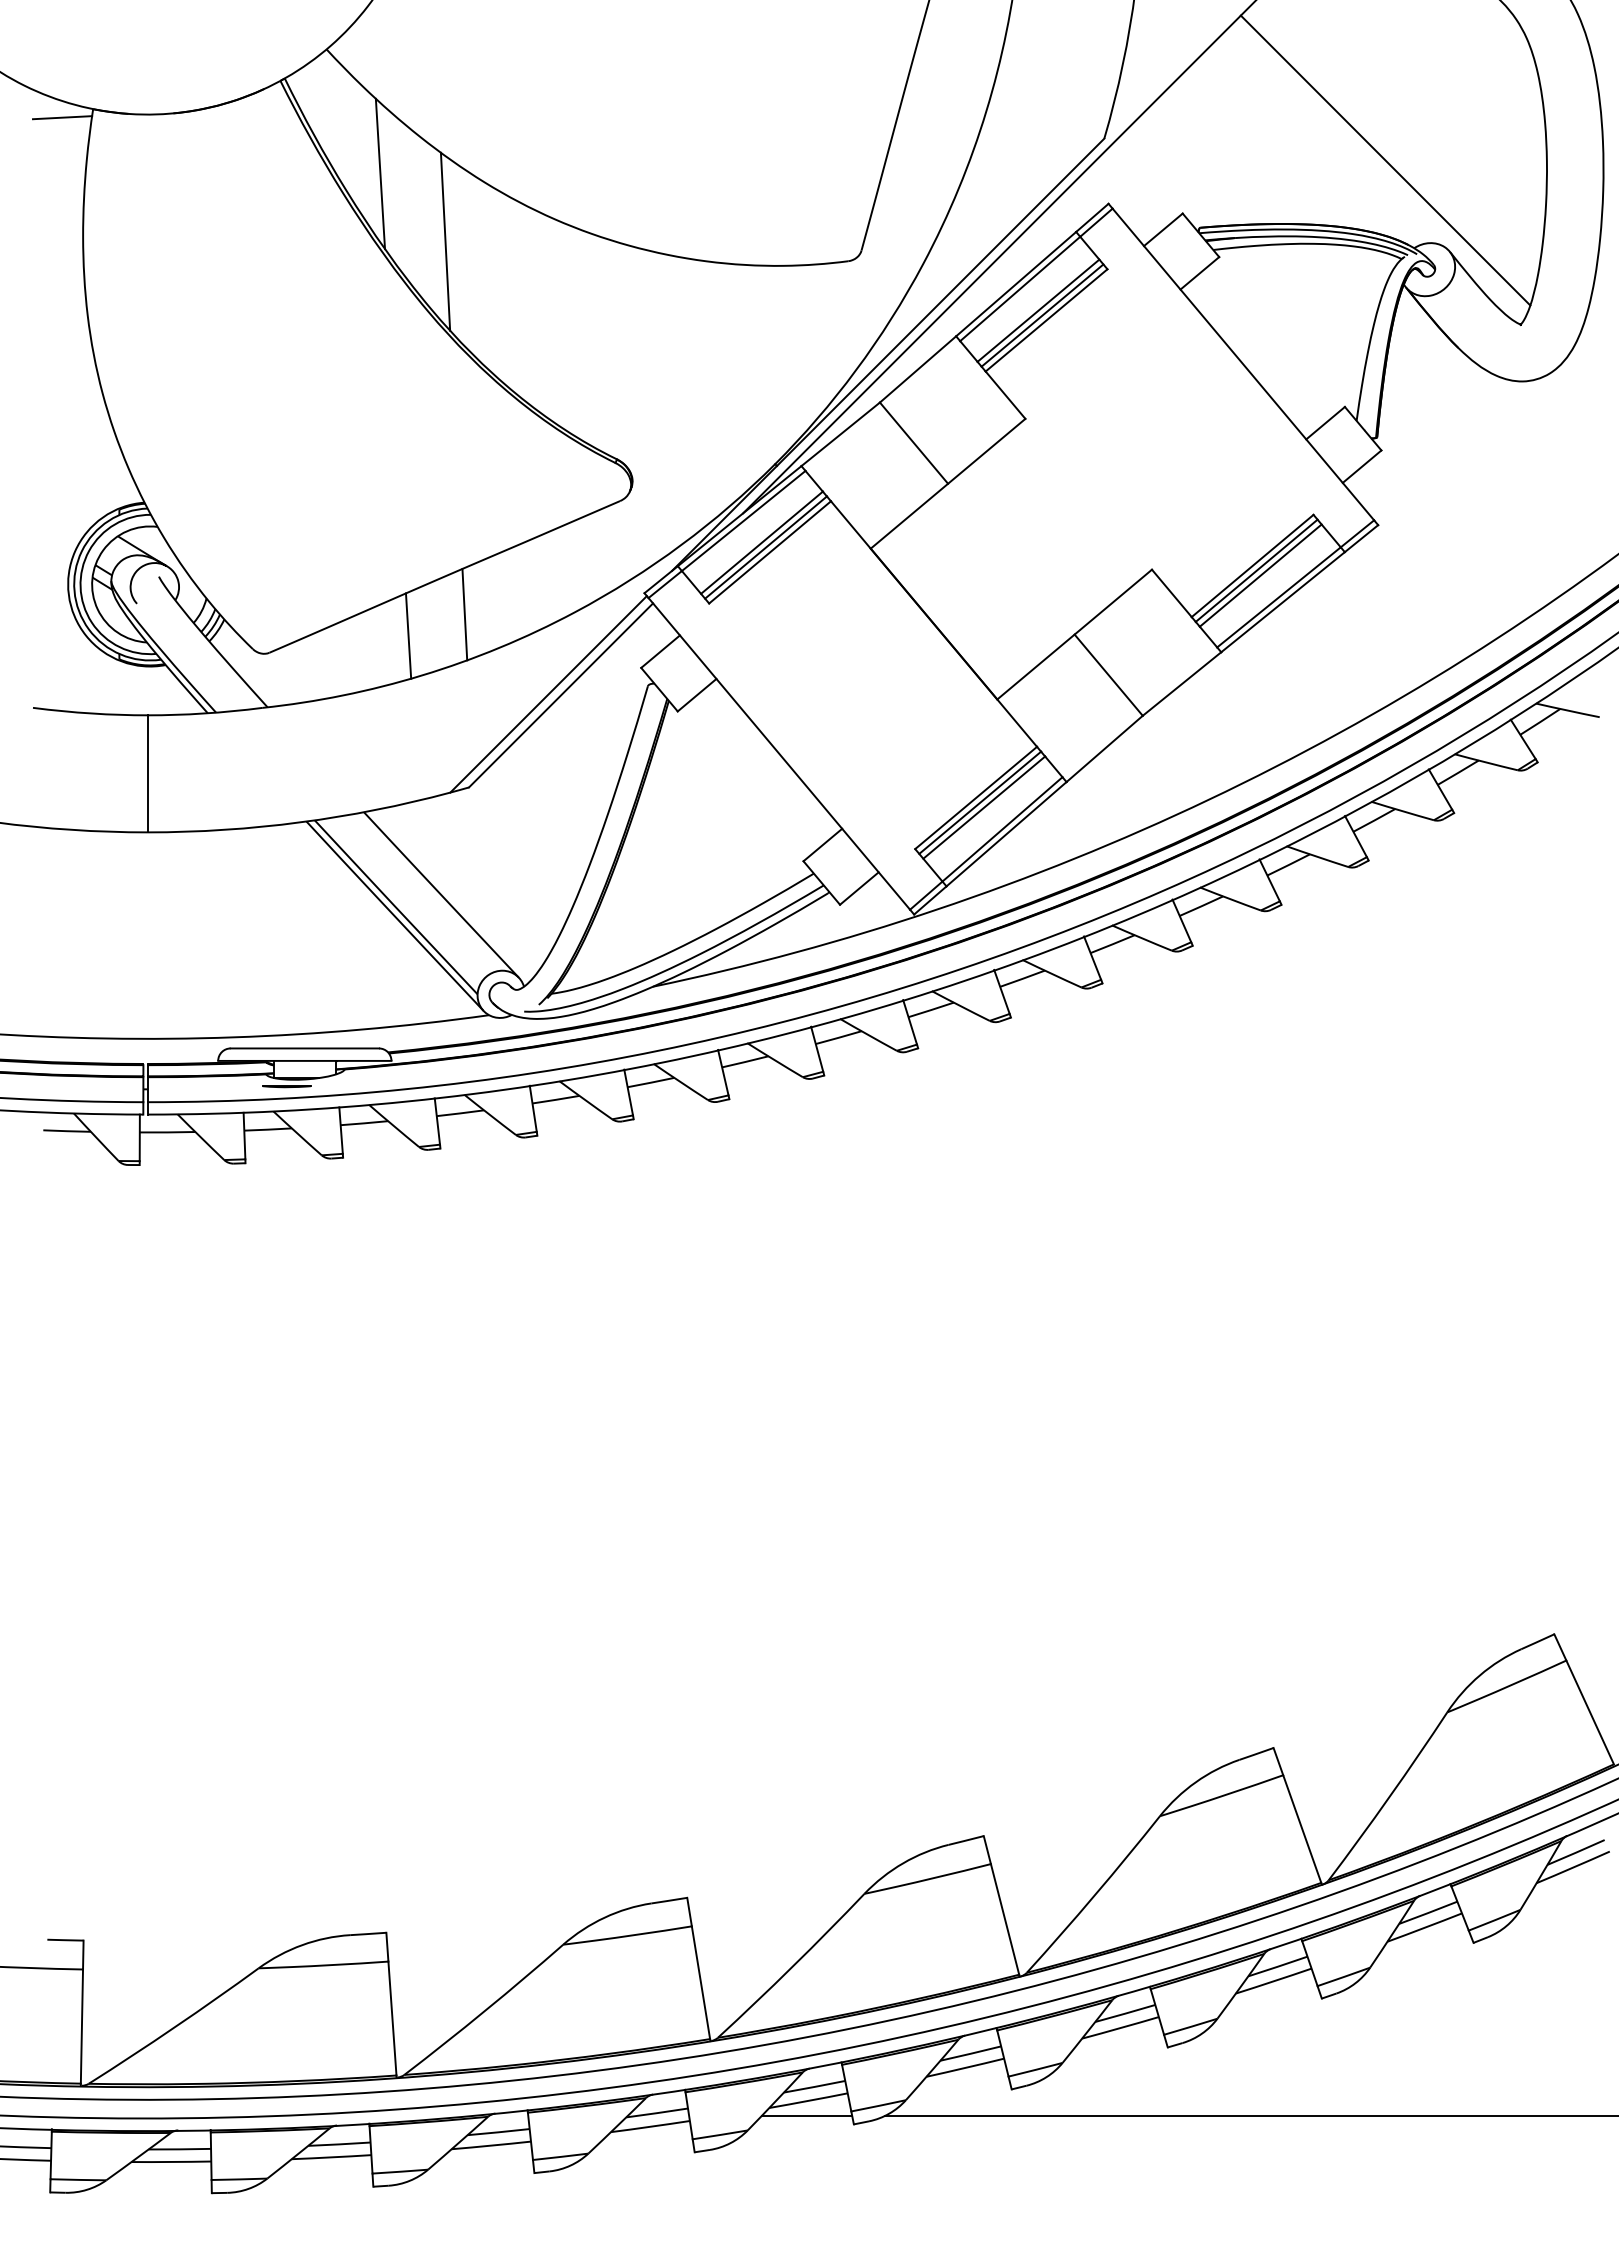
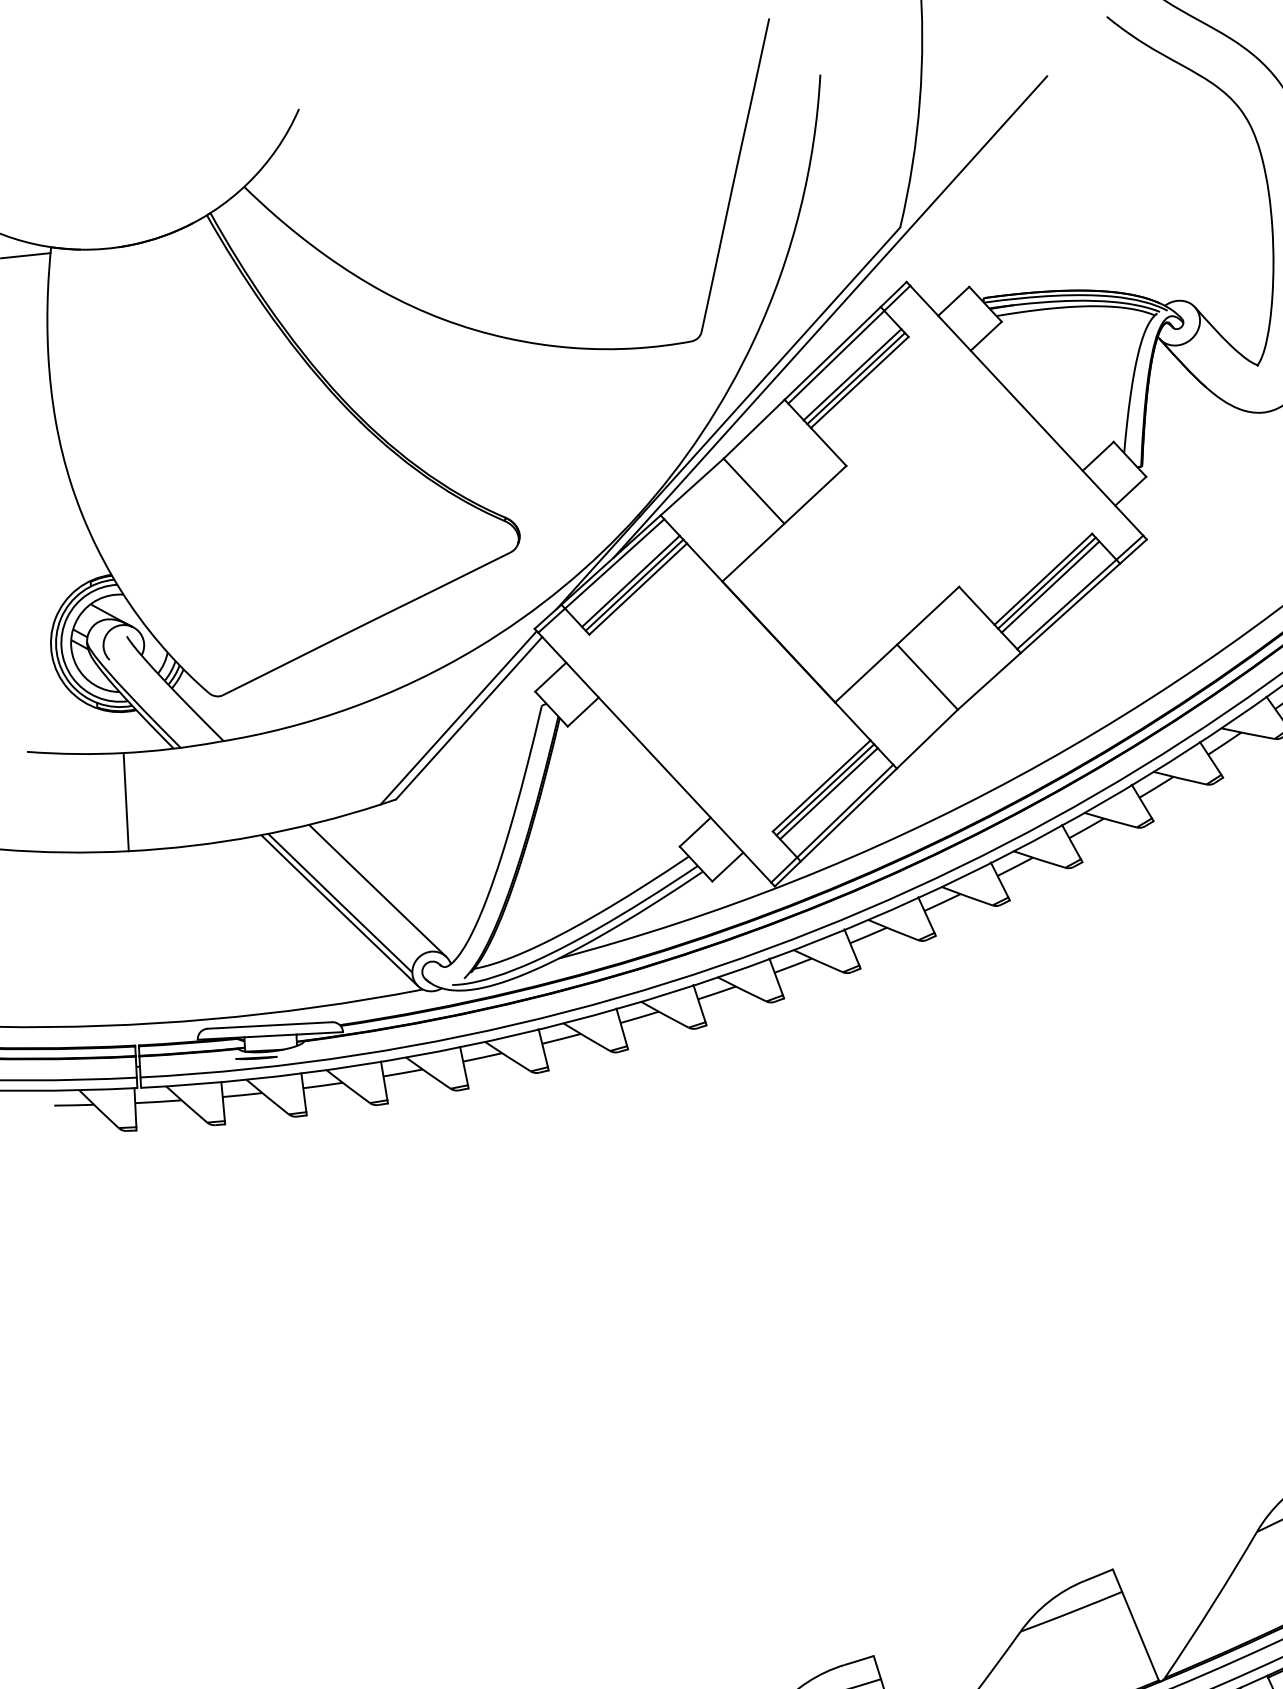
line: (1385, 160) -> (1136, 233), removed
line: (380, 173) -> (294, 288), removed
line: (445, 241) -> (352, 342), removed
line: (464, 614) -> (384, 654), removed
line: (408, 635) -> (338, 674), removed

